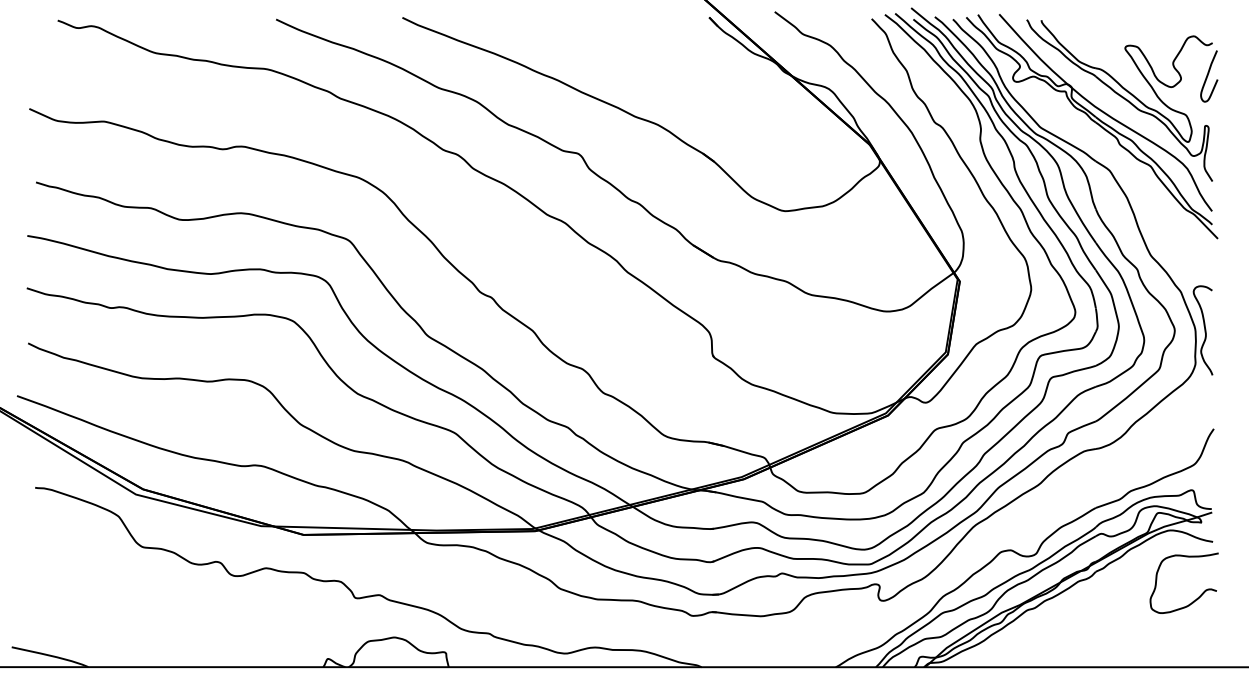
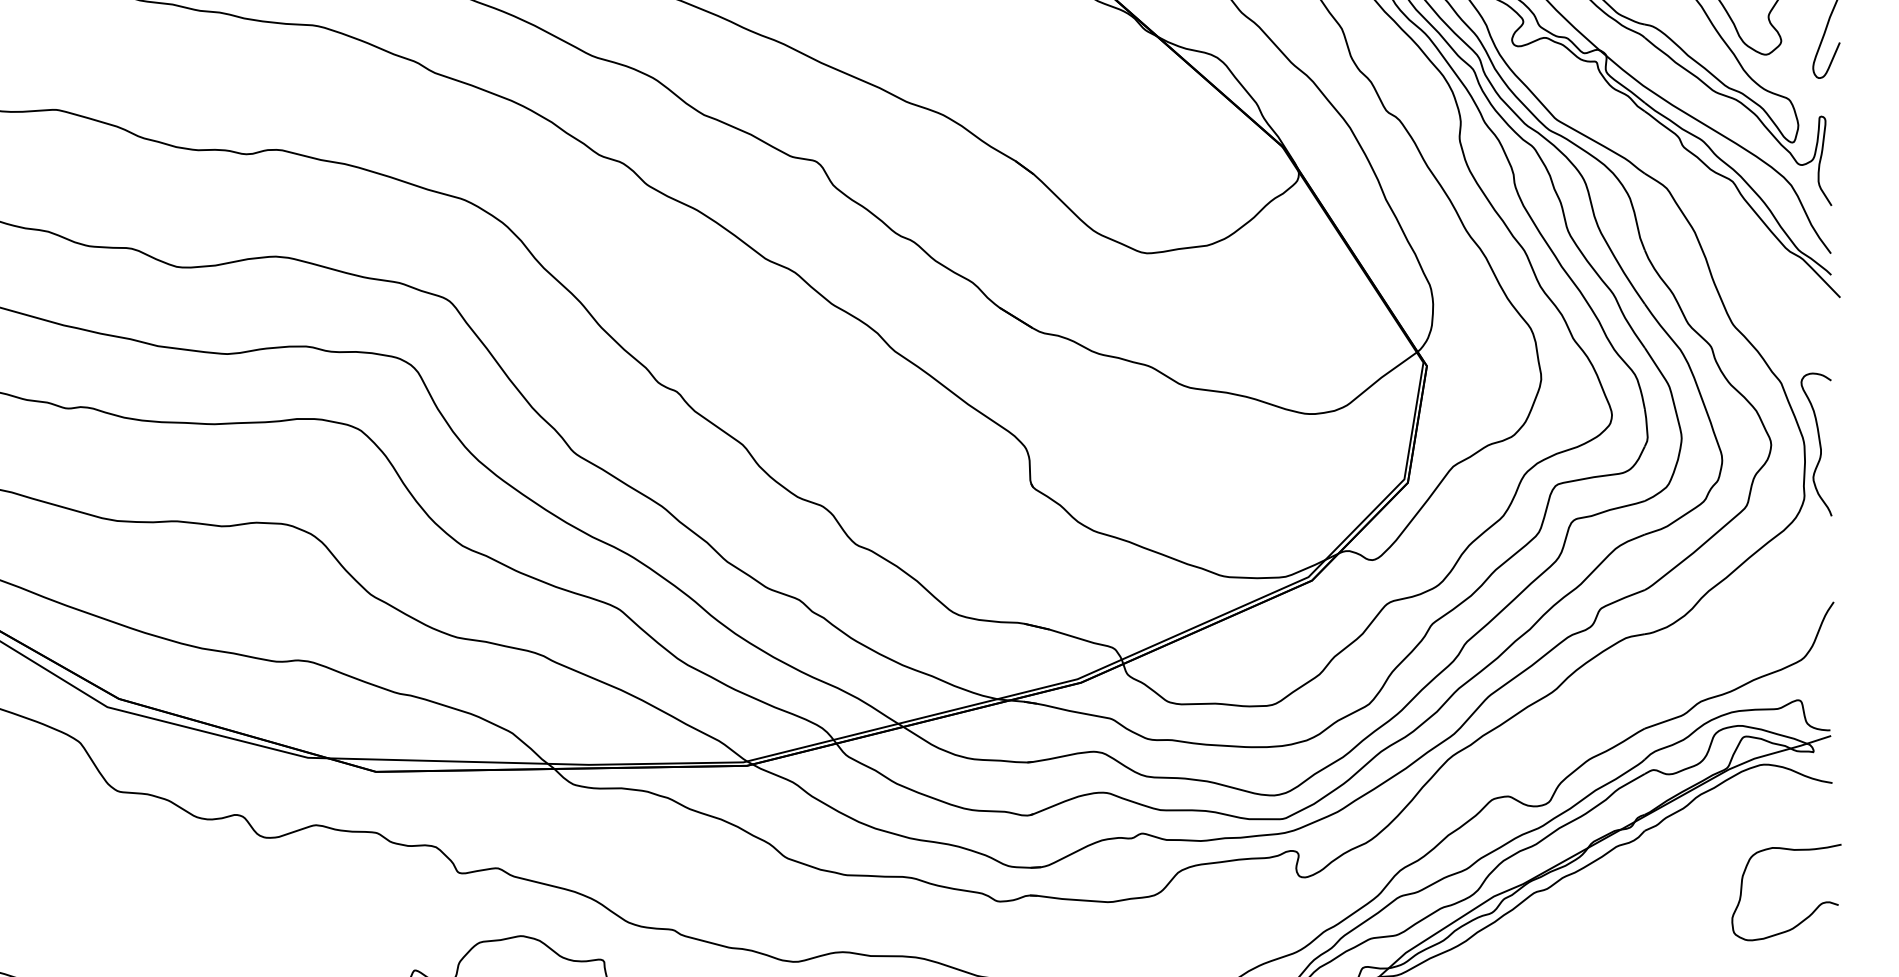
curve: (1198, 596) -> (1809, 913), moved

